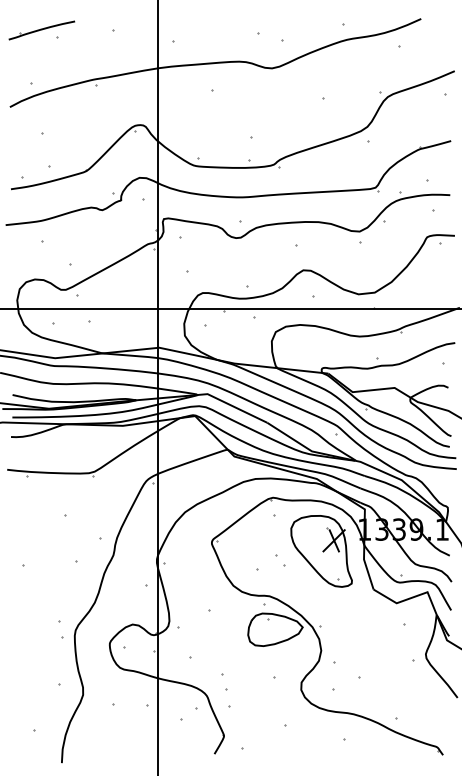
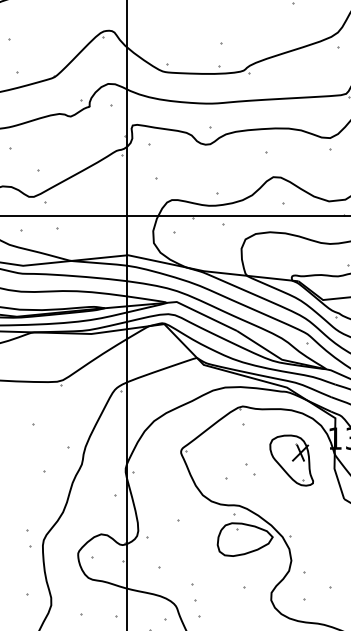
part: (321, 551) -> (291, 460), size x0.7

